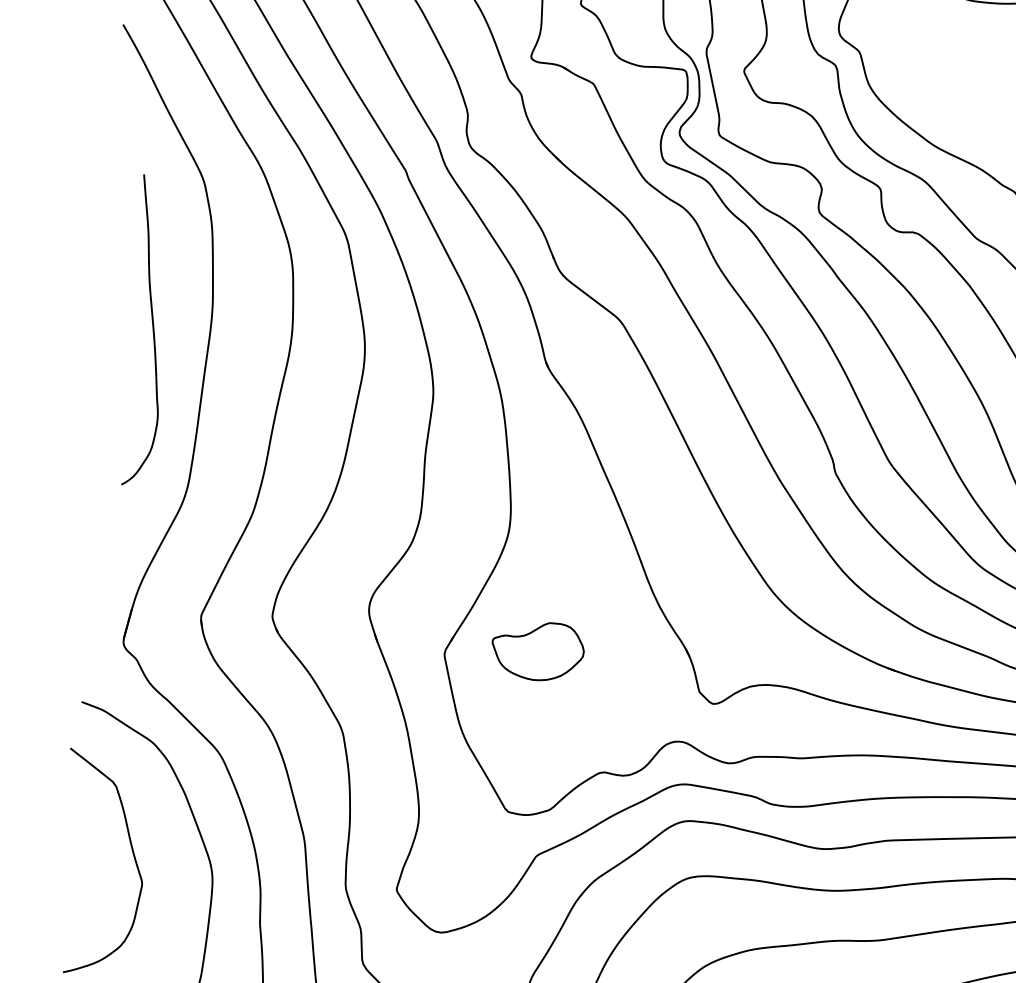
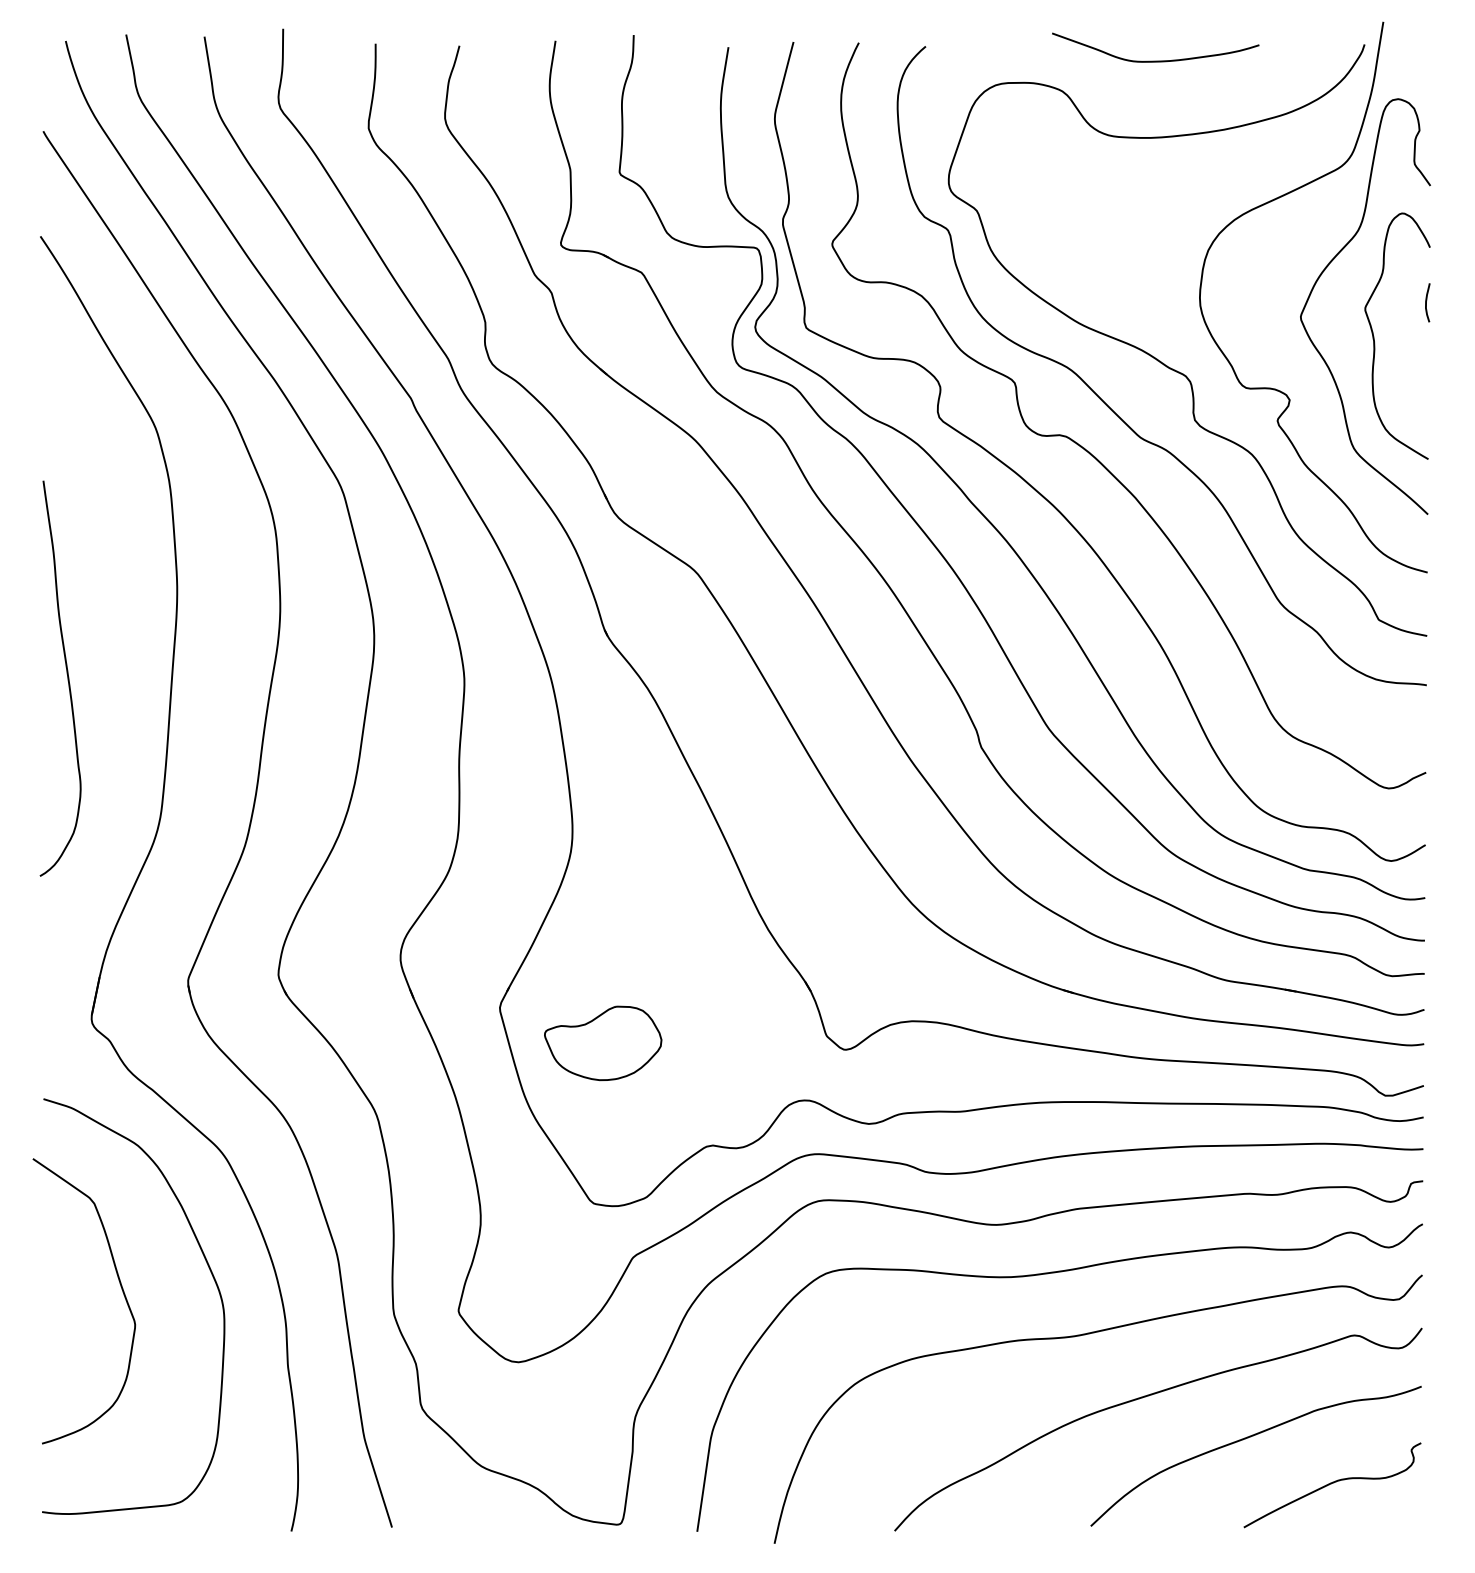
curve: (152, 330) -> (67, 678), moved
part: (538, 651) -> (603, 1043), moved

